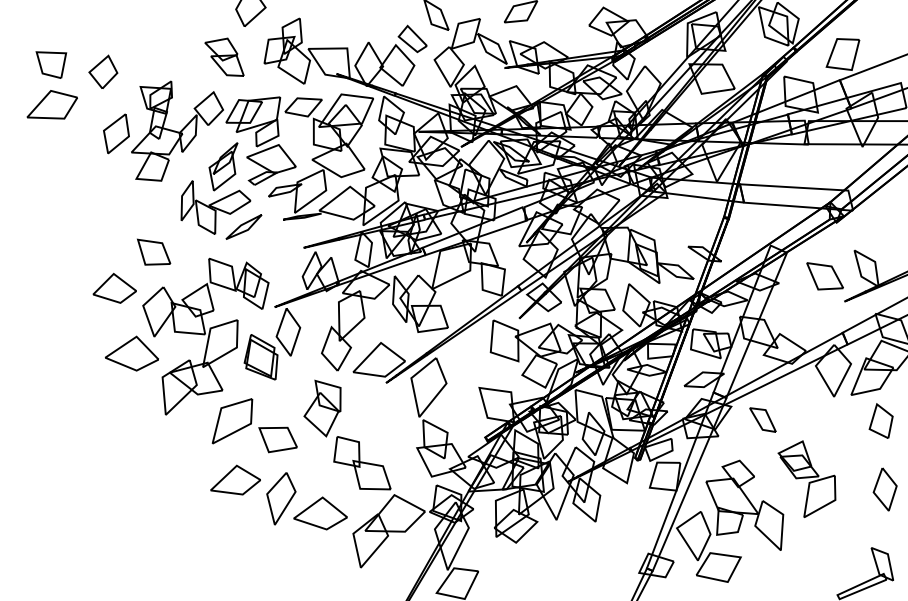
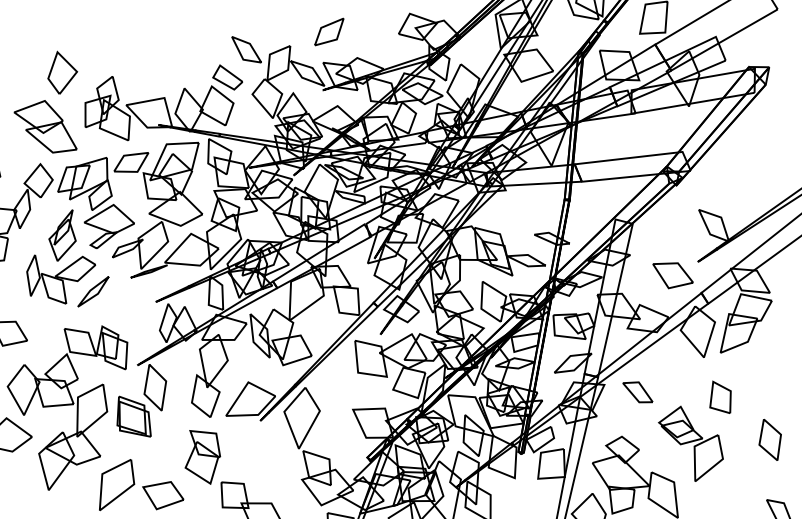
part: (224, 56) -> (44, 127), size x1.43
part: (824, 276) -> (672, 274), moved
part: (880, 420) -> (719, 397), moved

